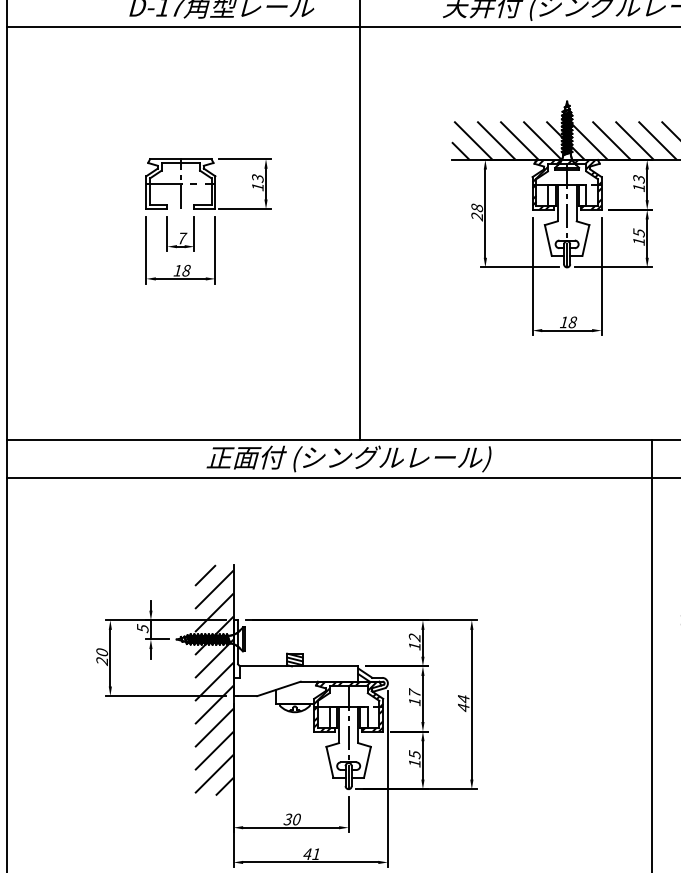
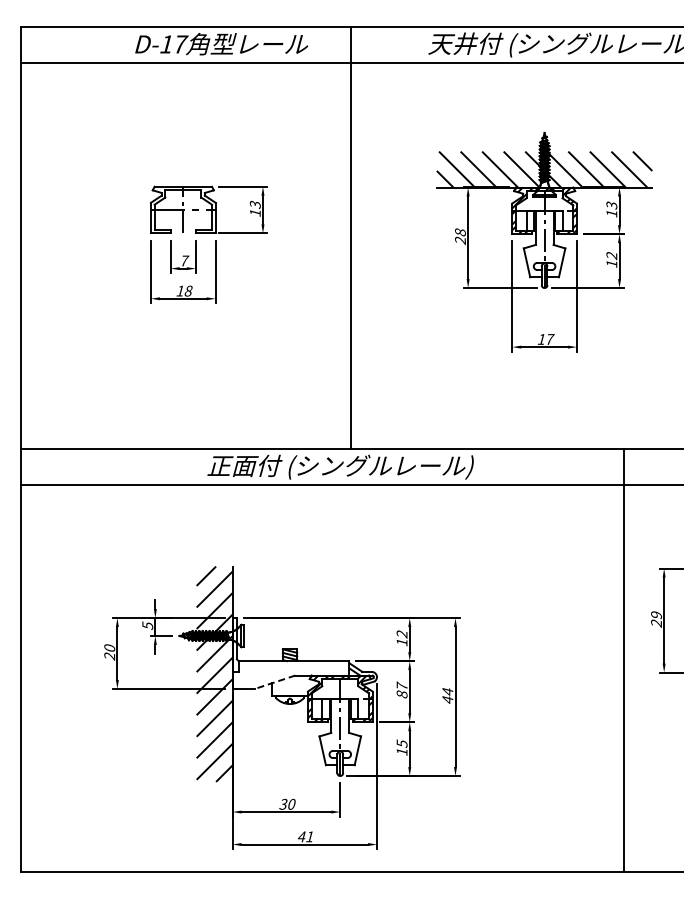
text: (638, 232) -> (611, 255), 15 -> 12
text: (573, 322) -> (550, 339), 18 -> 17
line: (278, 689) -> (274, 682), solid -> dashed
text: (414, 702) -> (401, 694), 17 -> 87

